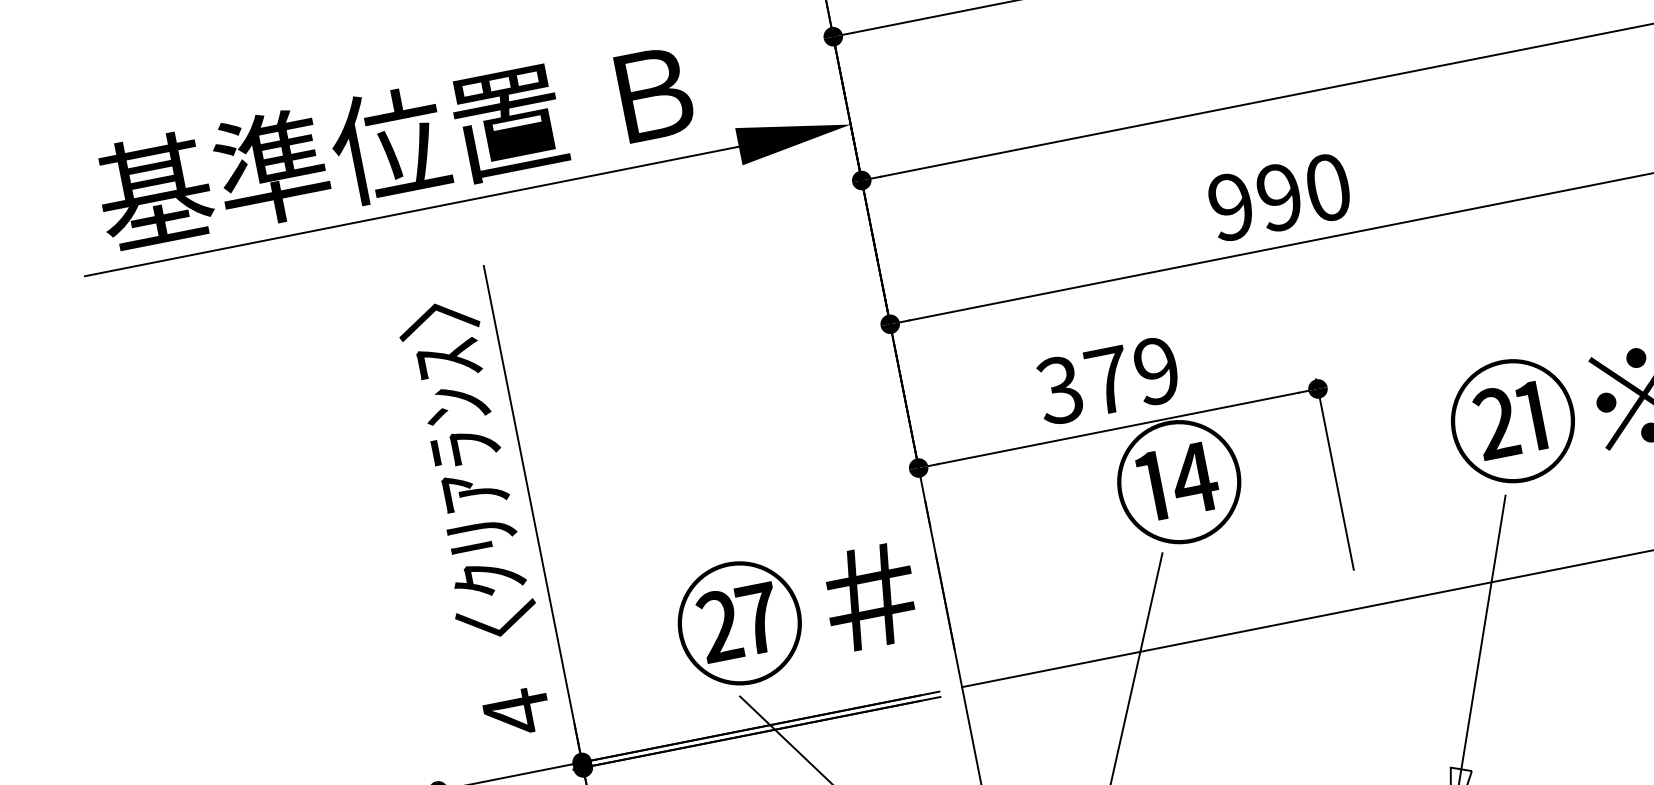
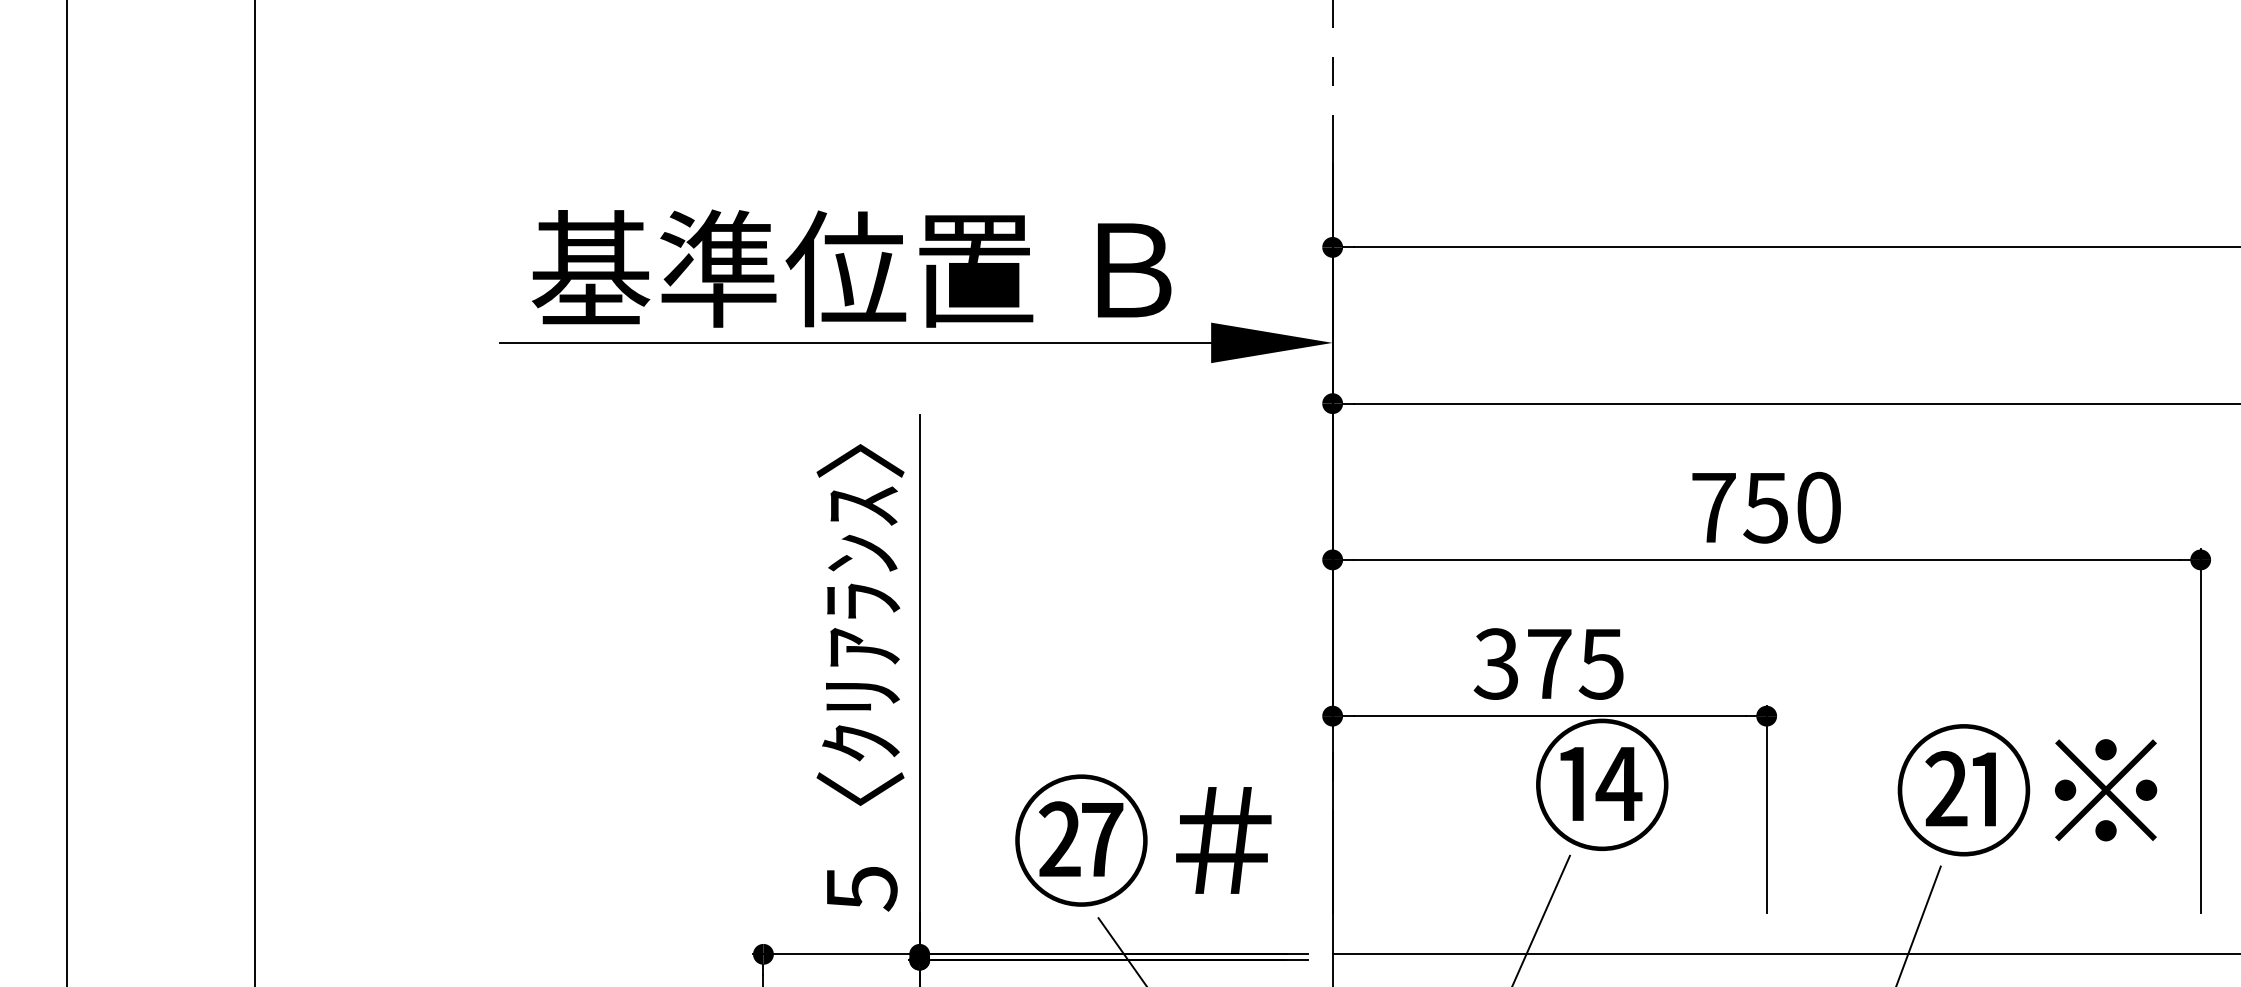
text: (1254, 201) -> (1739, 507), 990 -> 750
text: (1155, 370) -> (1600, 663), 379 -> 375
text: (796, 611) -> (1143, 840), moved
text: (517, 712) -> (862, 888), 4 -> 5

